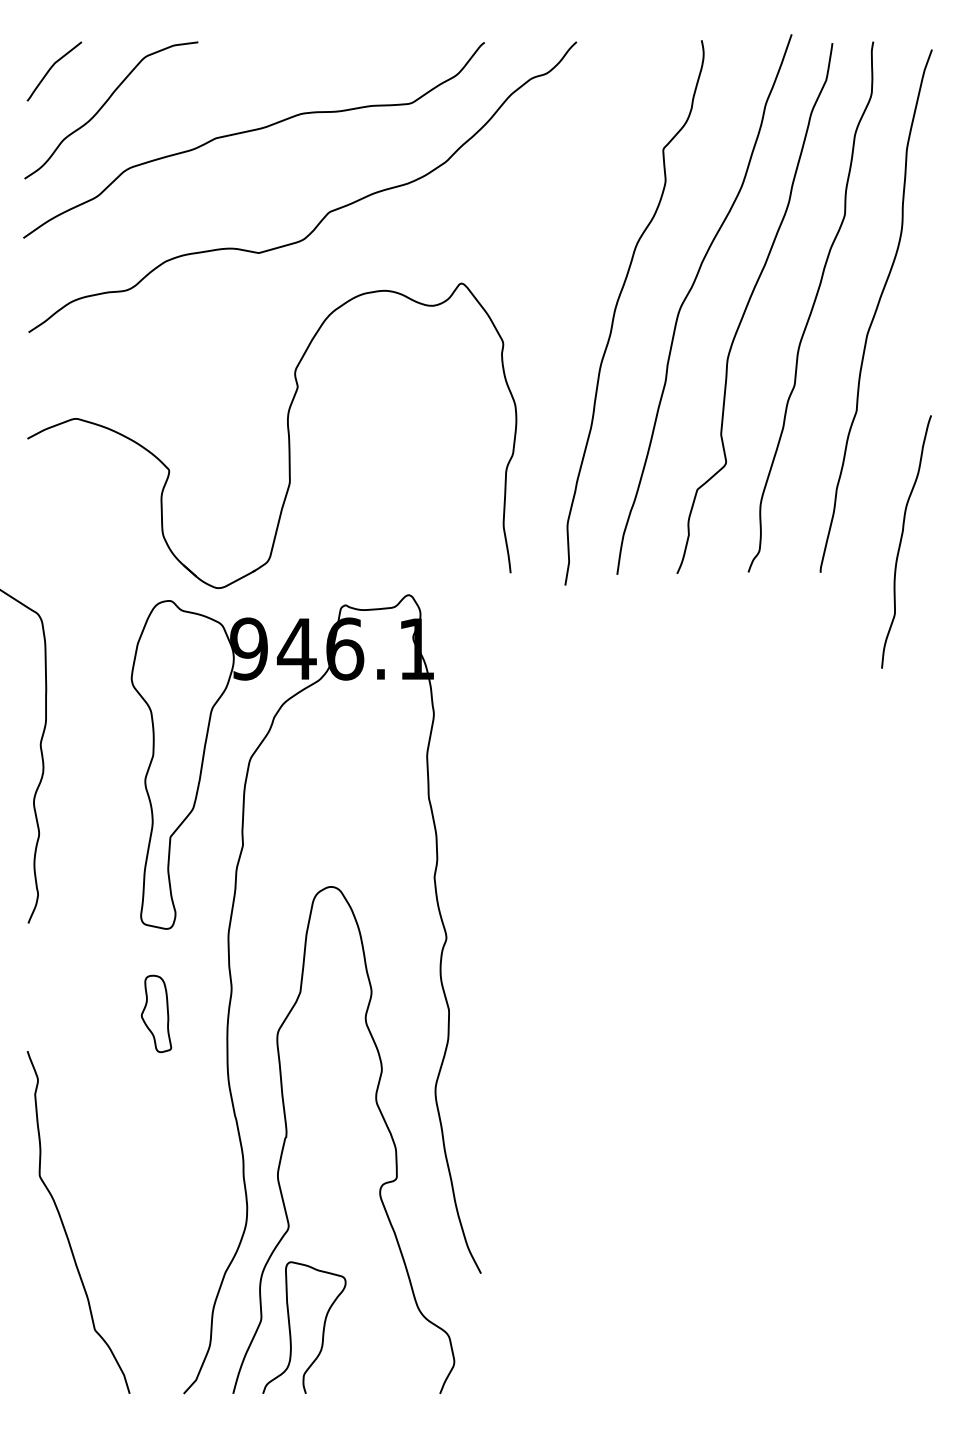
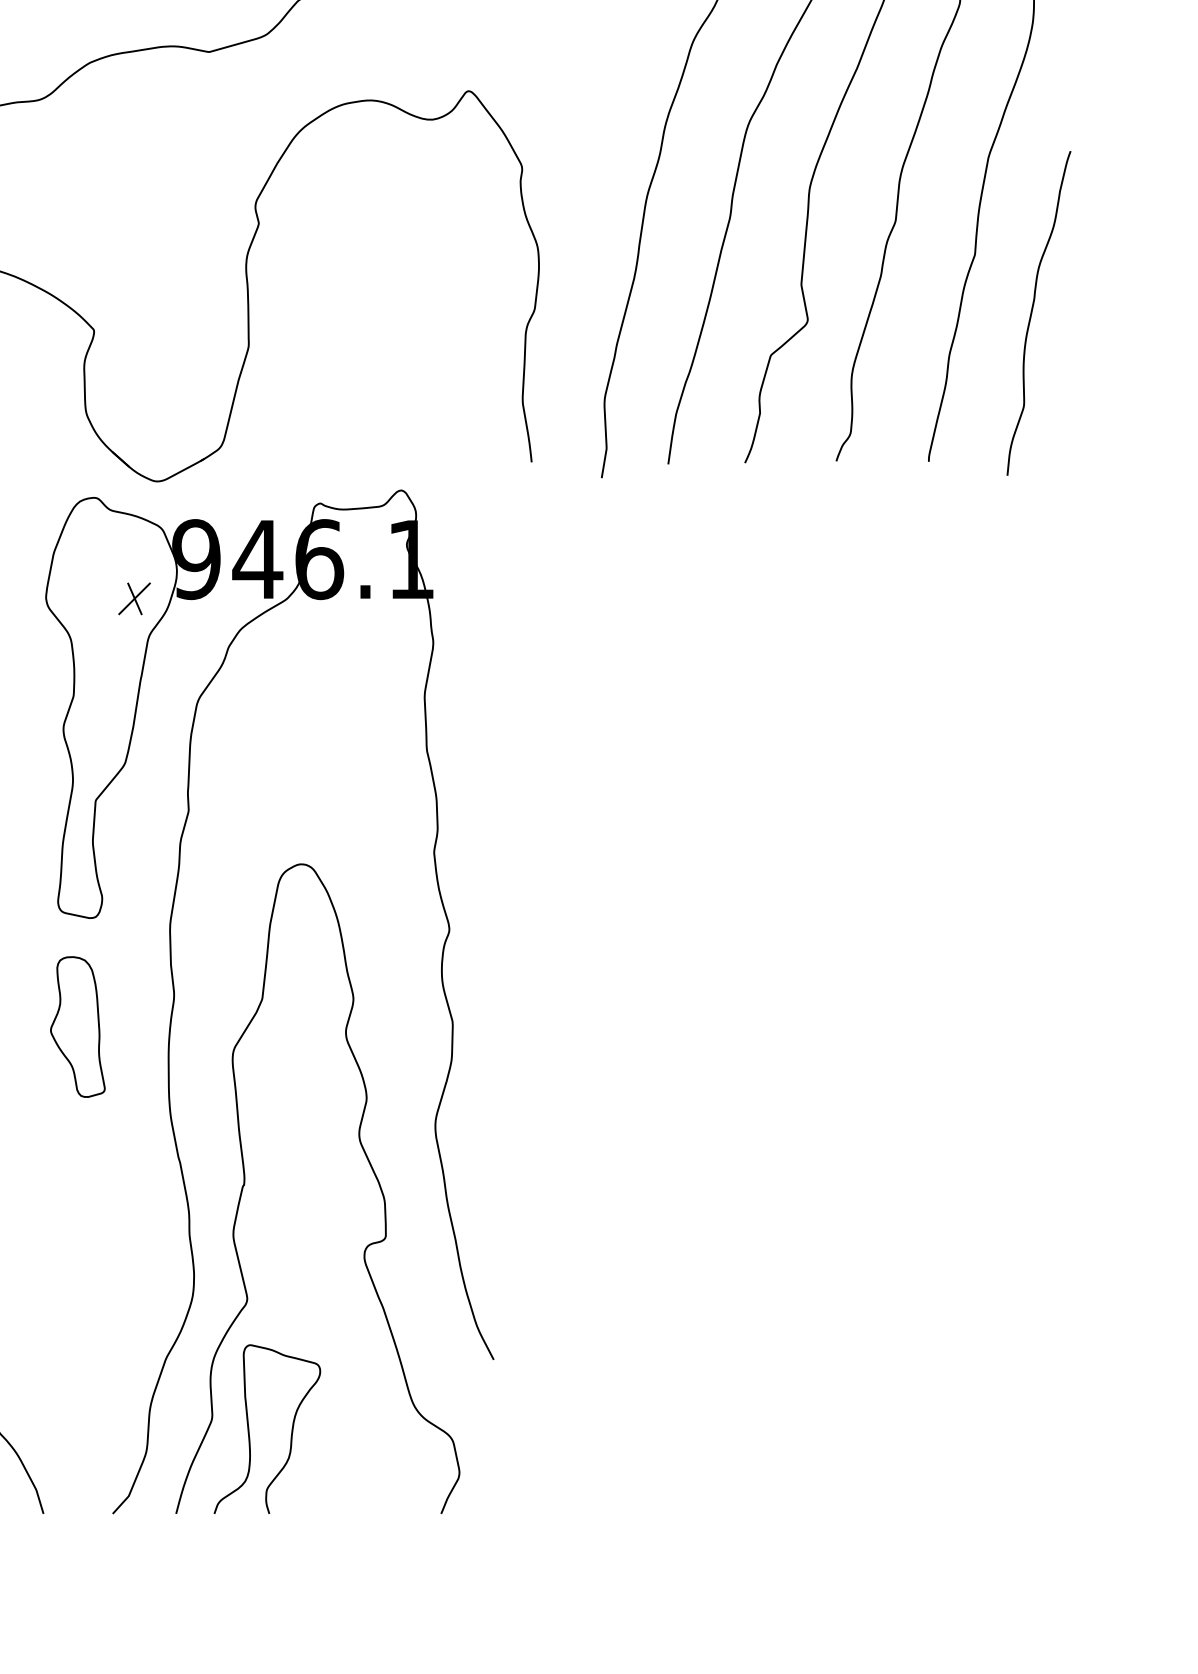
curve: (902, 538) -> (1033, 308), moved
part: (200, 679) -> (134, 598), added
part: (156, 1013) -> (77, 1026), size x1.43

